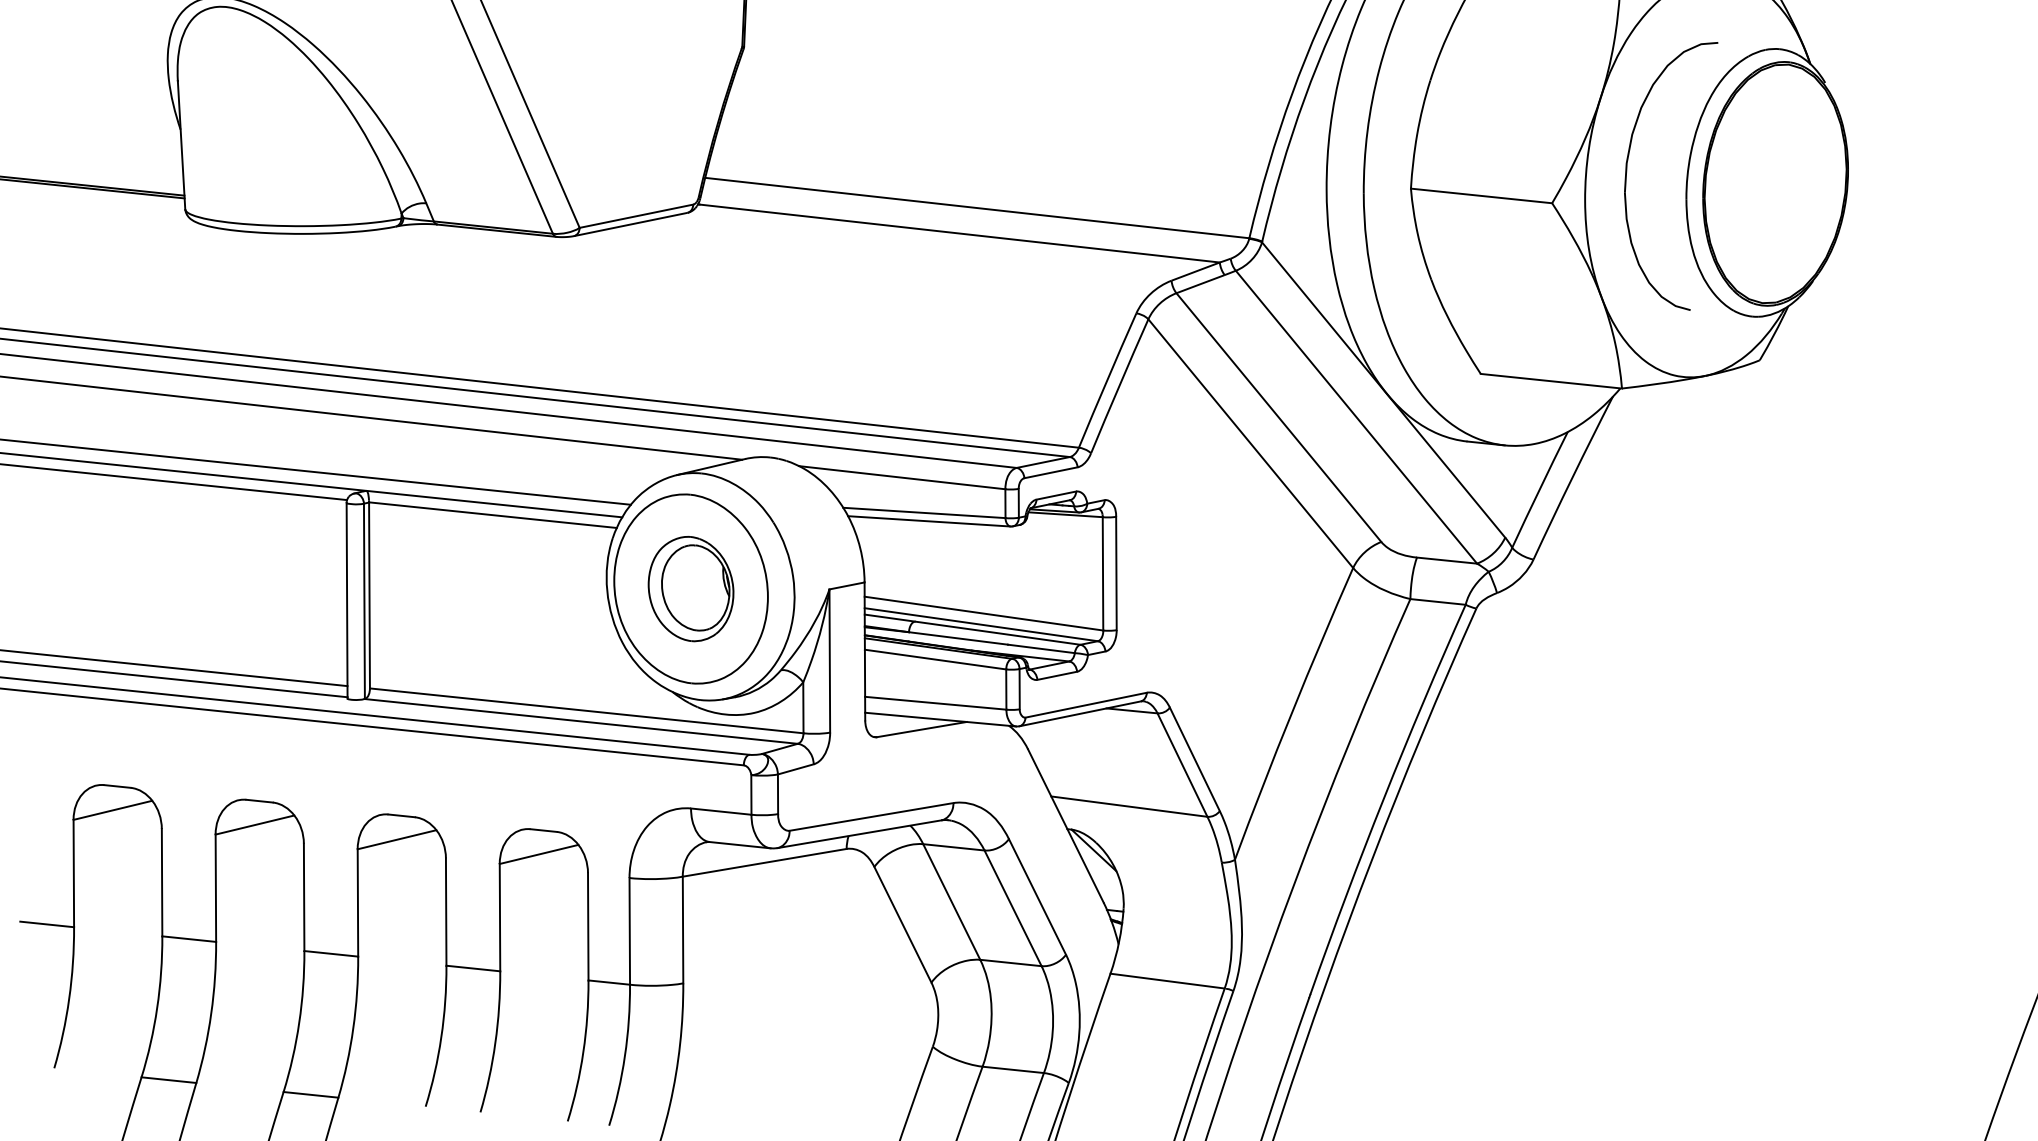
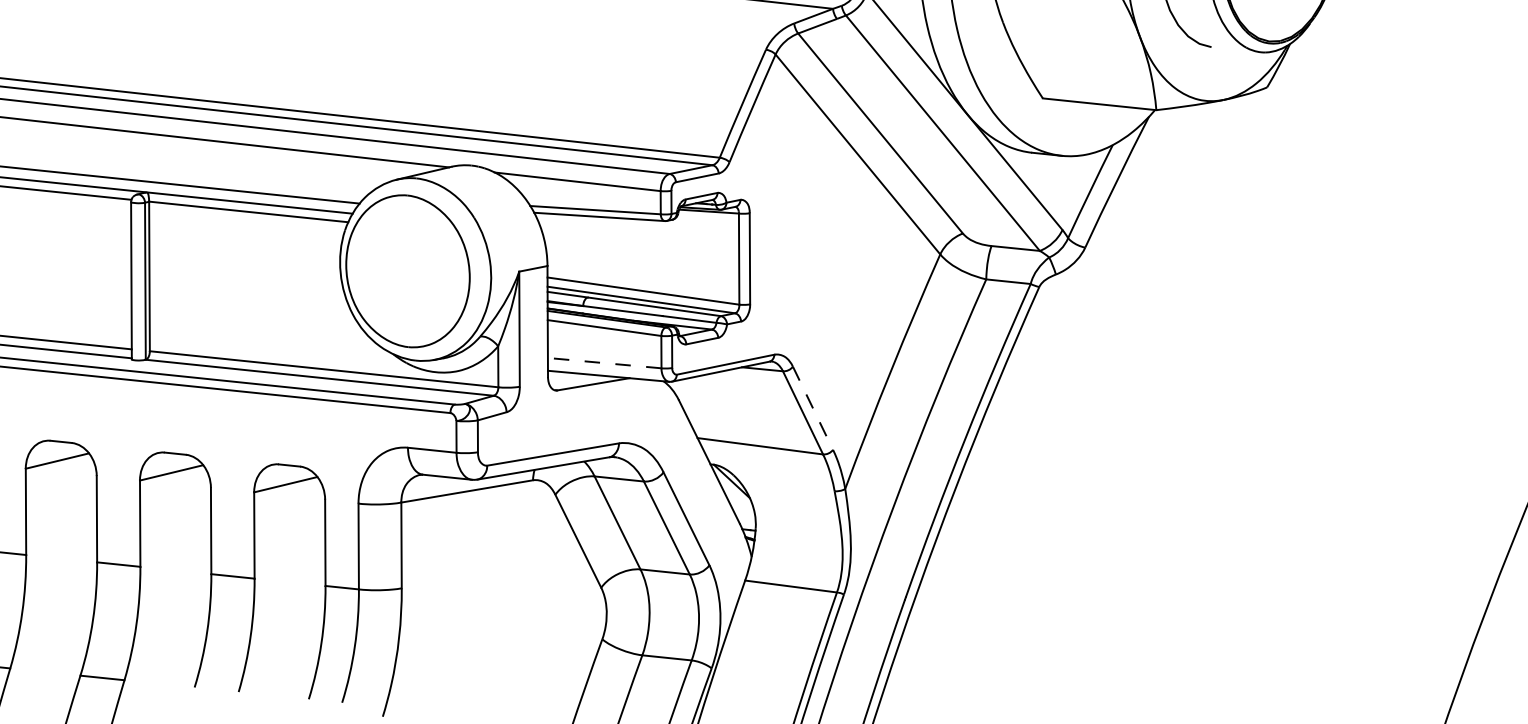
part: (690, 589) -> (407, 271), removed
line: (935, 703) -> (604, 363), solid -> dashed
line: (1195, 759) -> (813, 408), solid -> dashed

